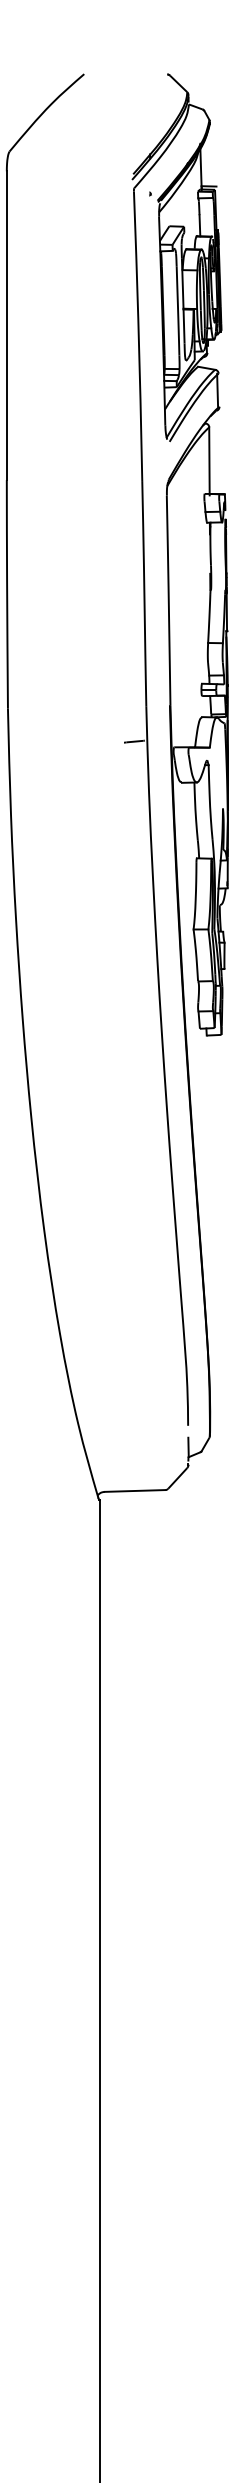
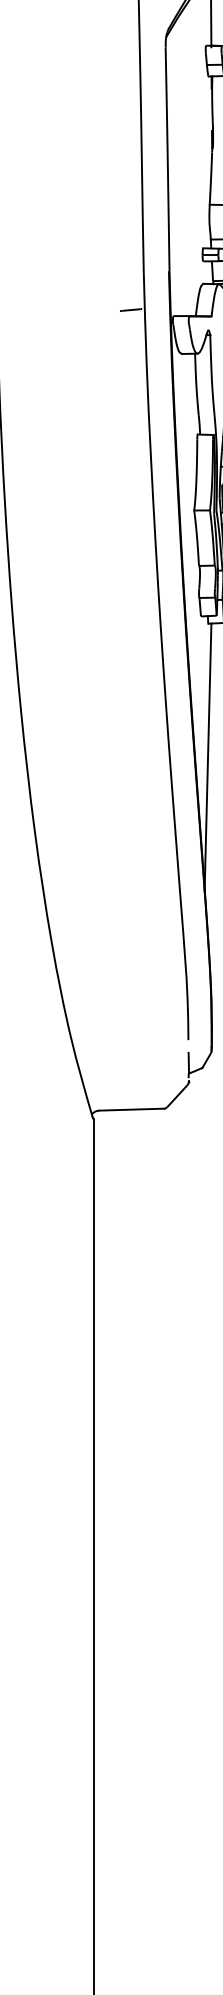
line: (206, 1160) -> (207, 757), added

